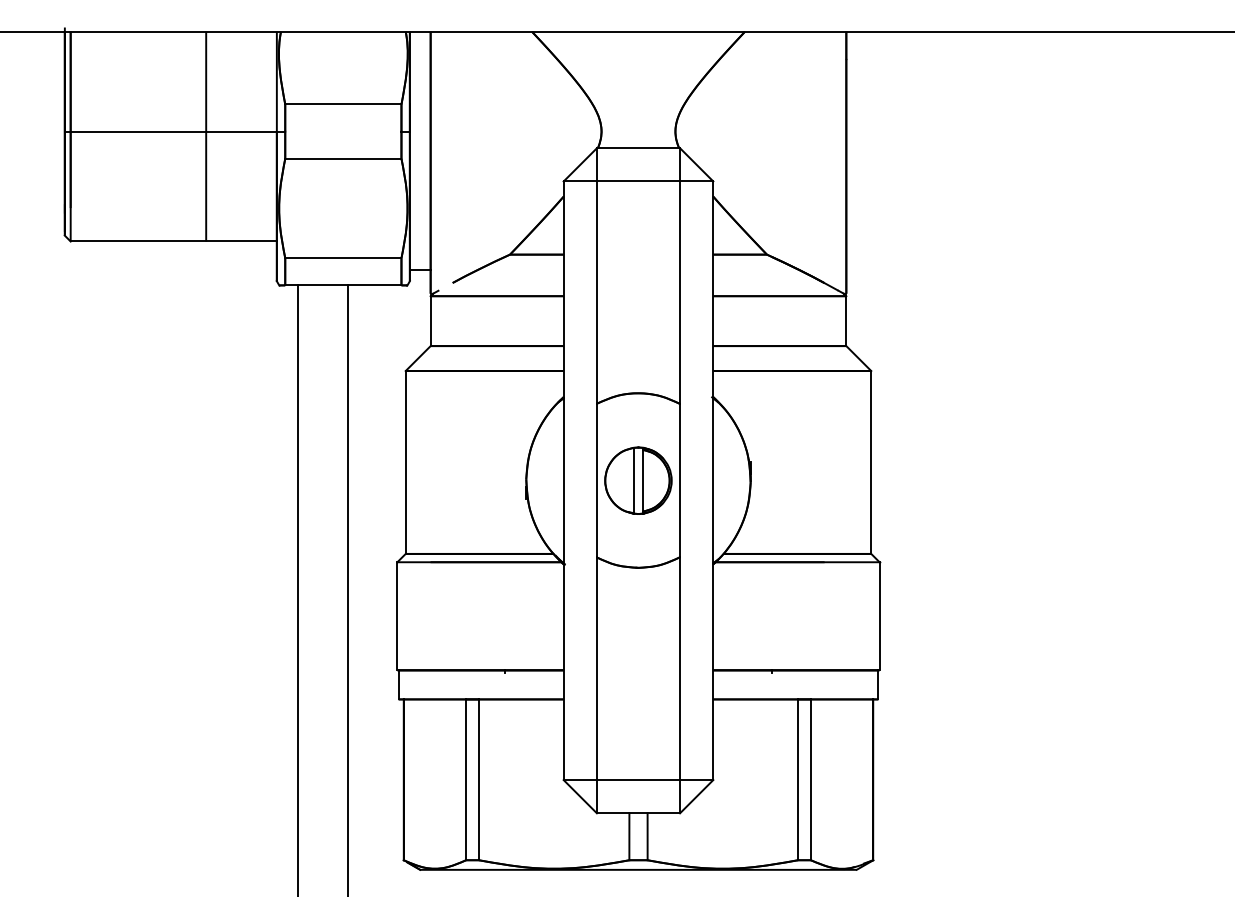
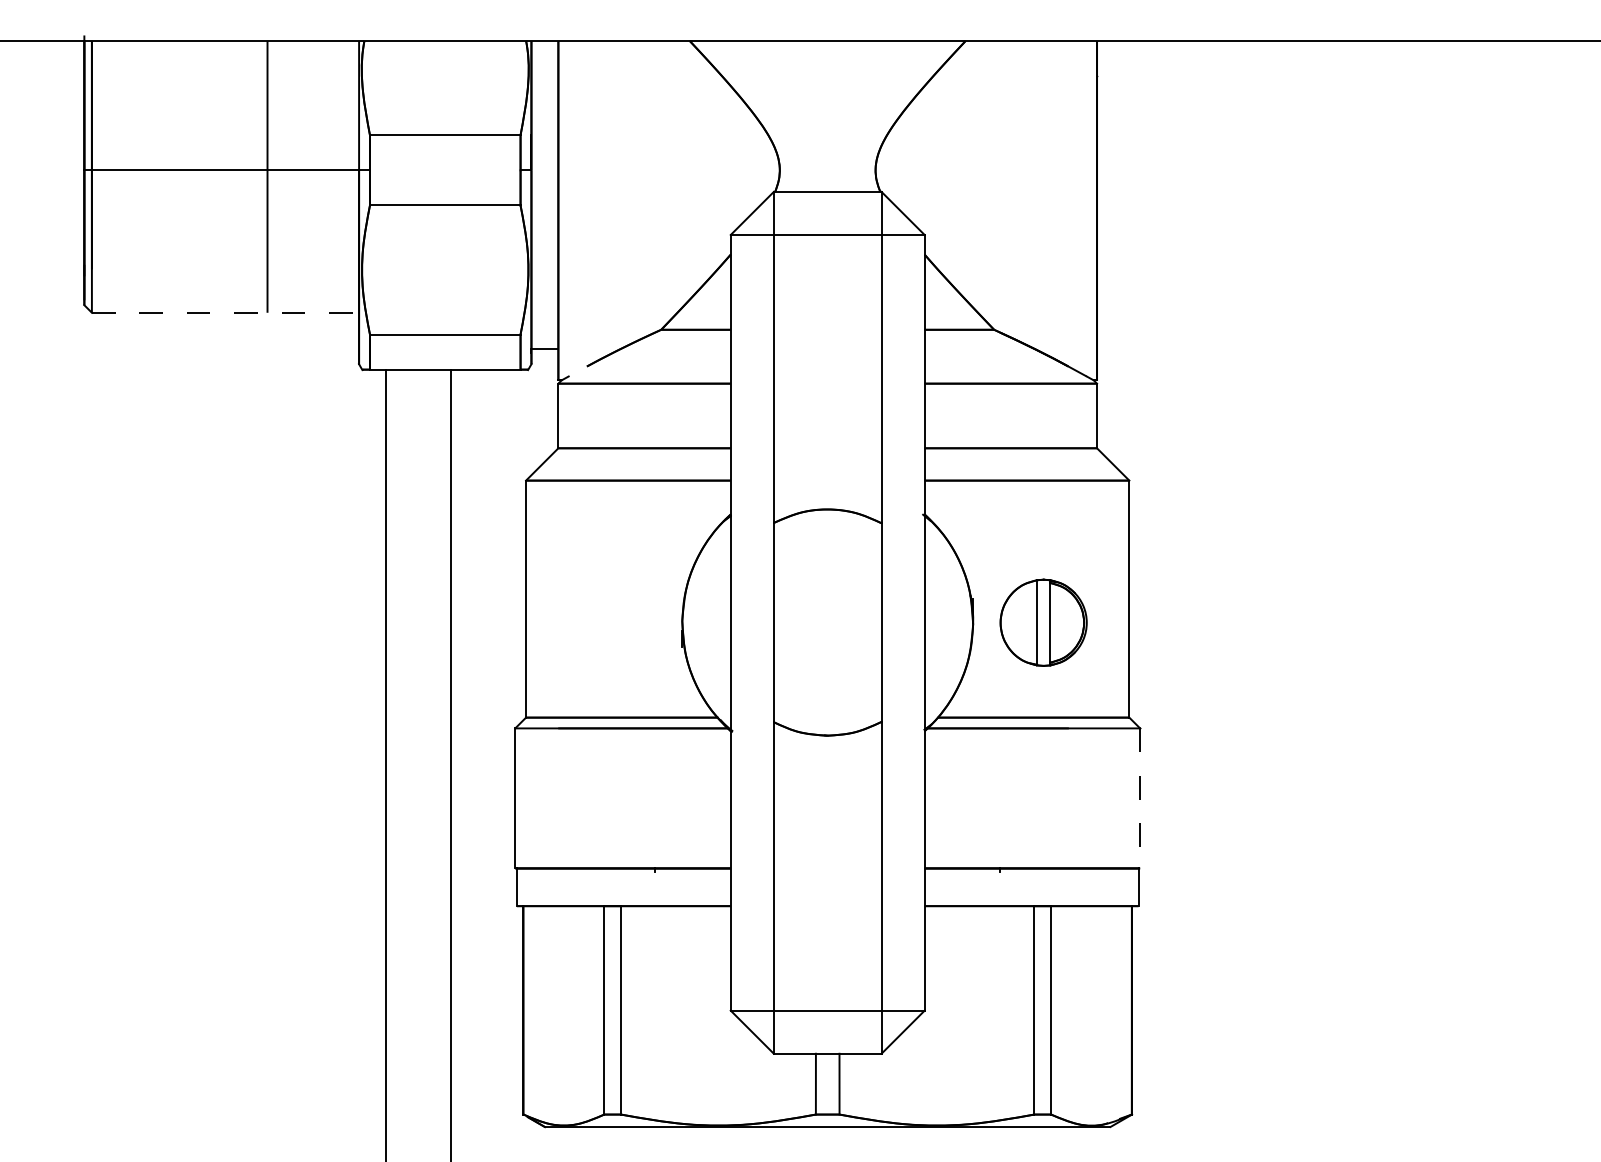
line: (173, 241) -> (225, 312), solid -> dashed
part: (638, 480) -> (1043, 622), moved
line: (879, 616) -> (1140, 798), solid -> dashed

